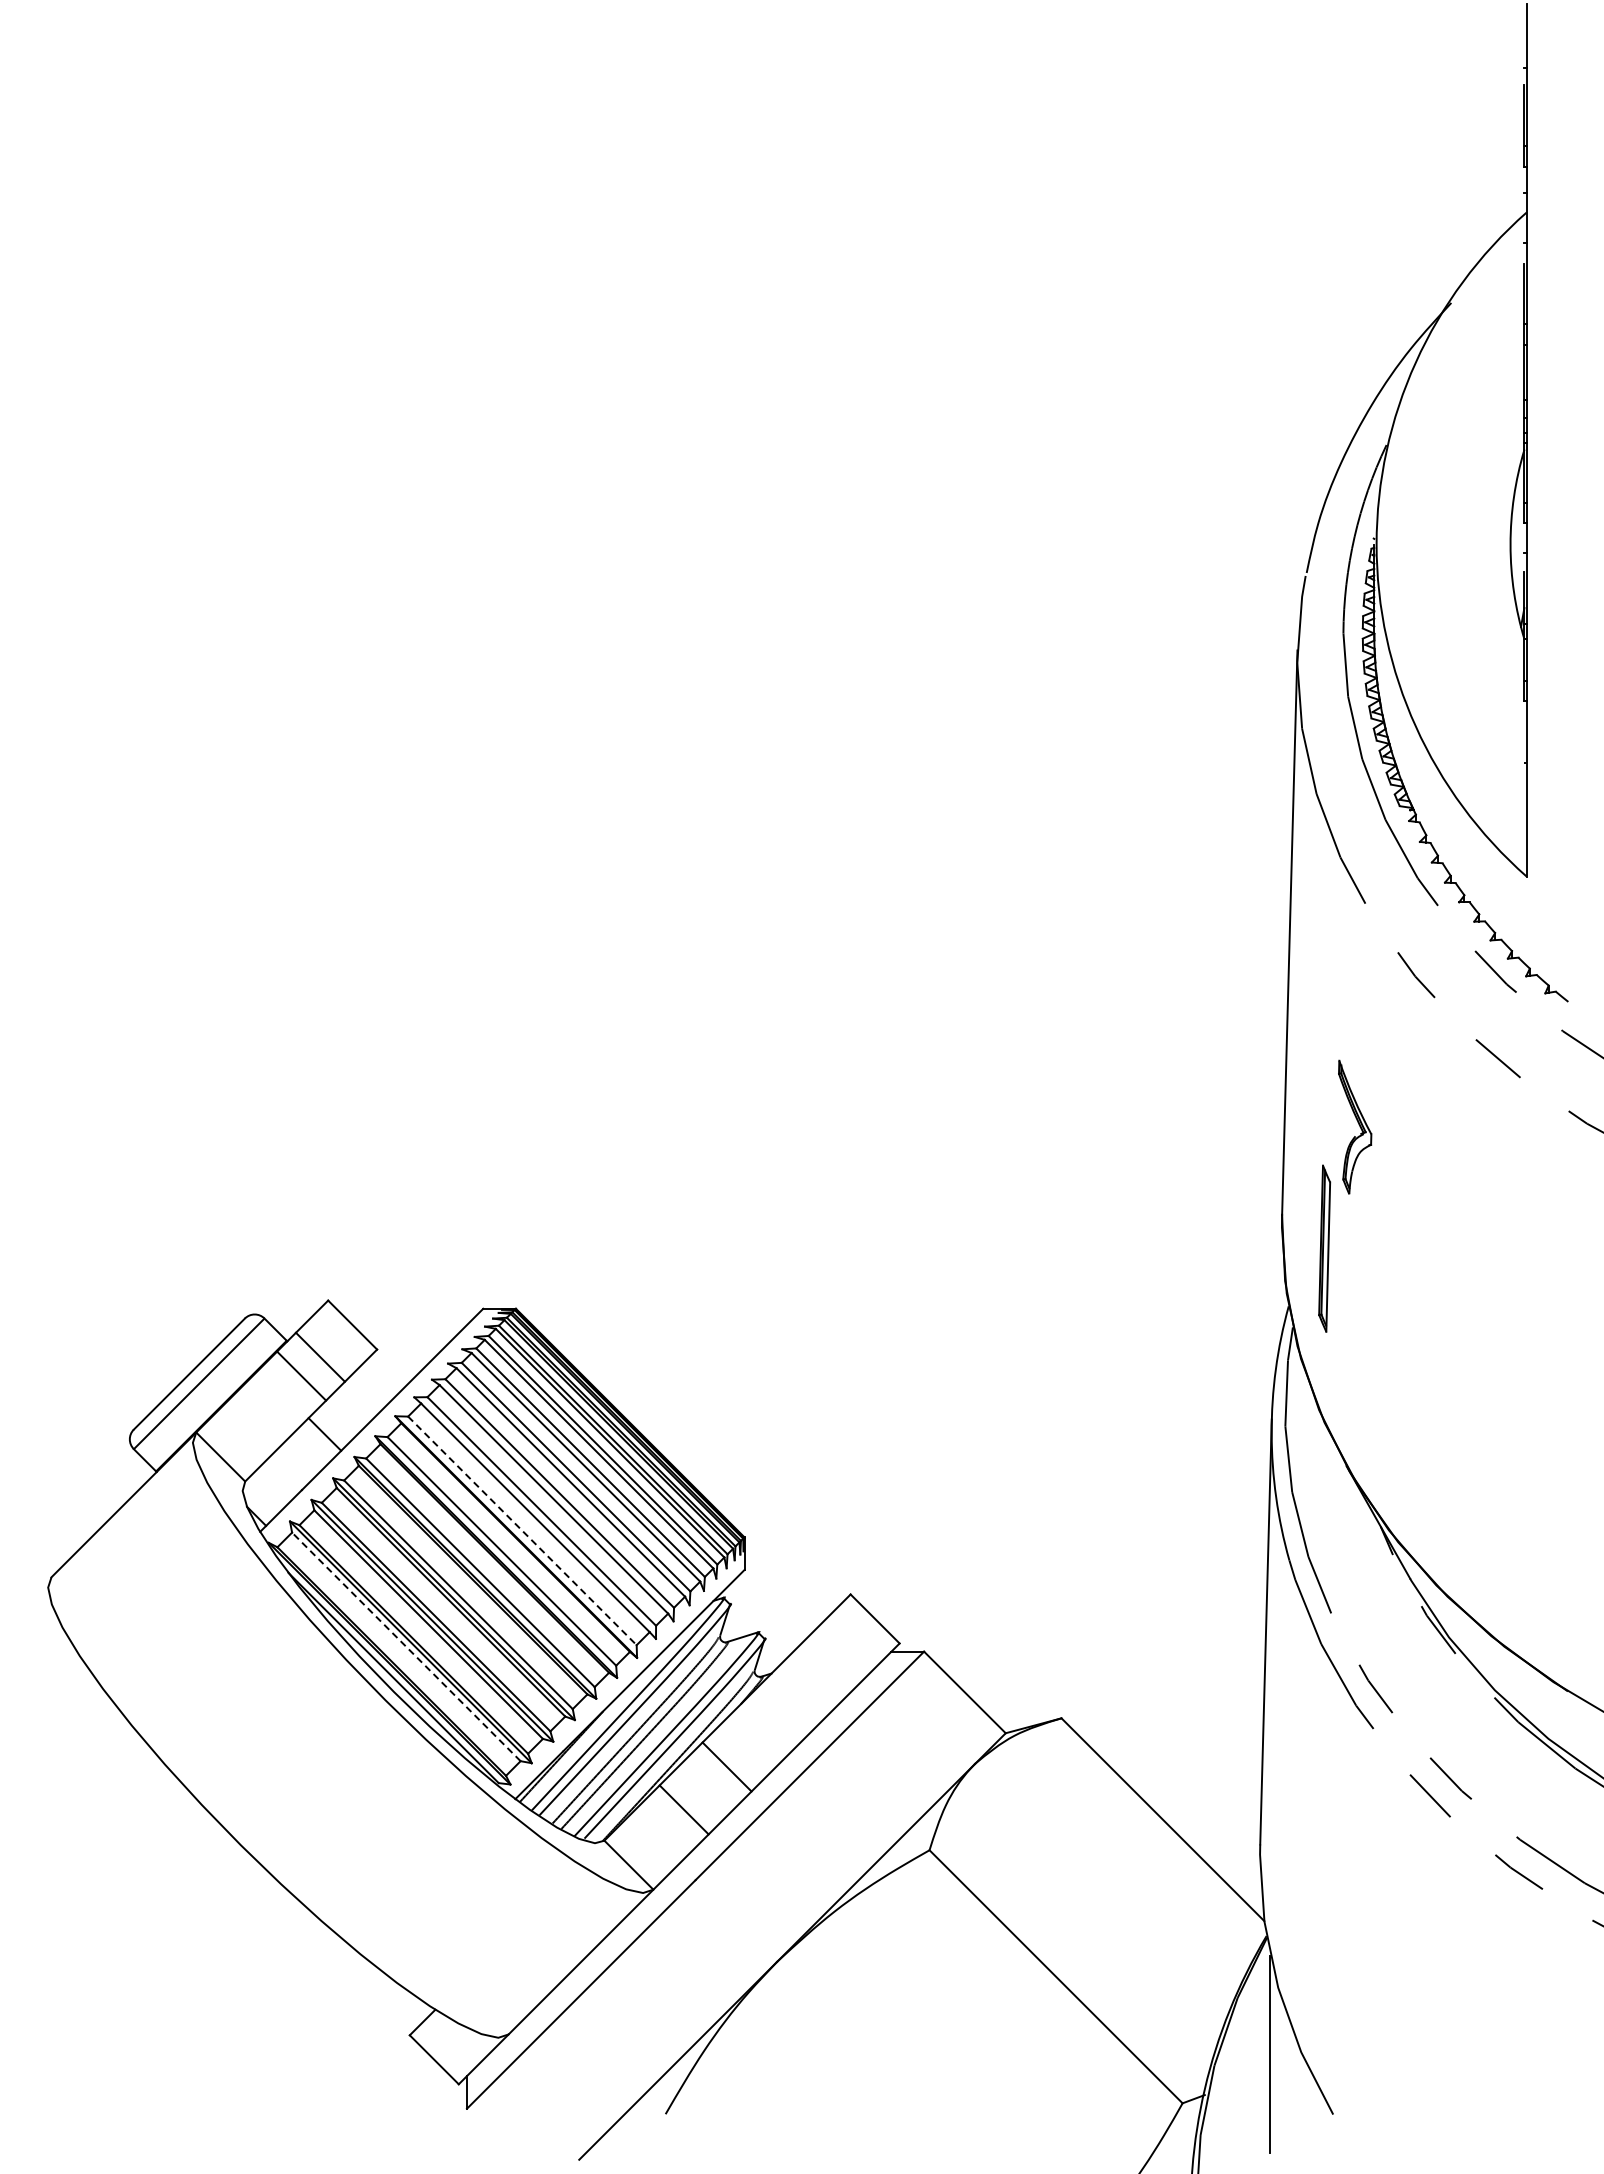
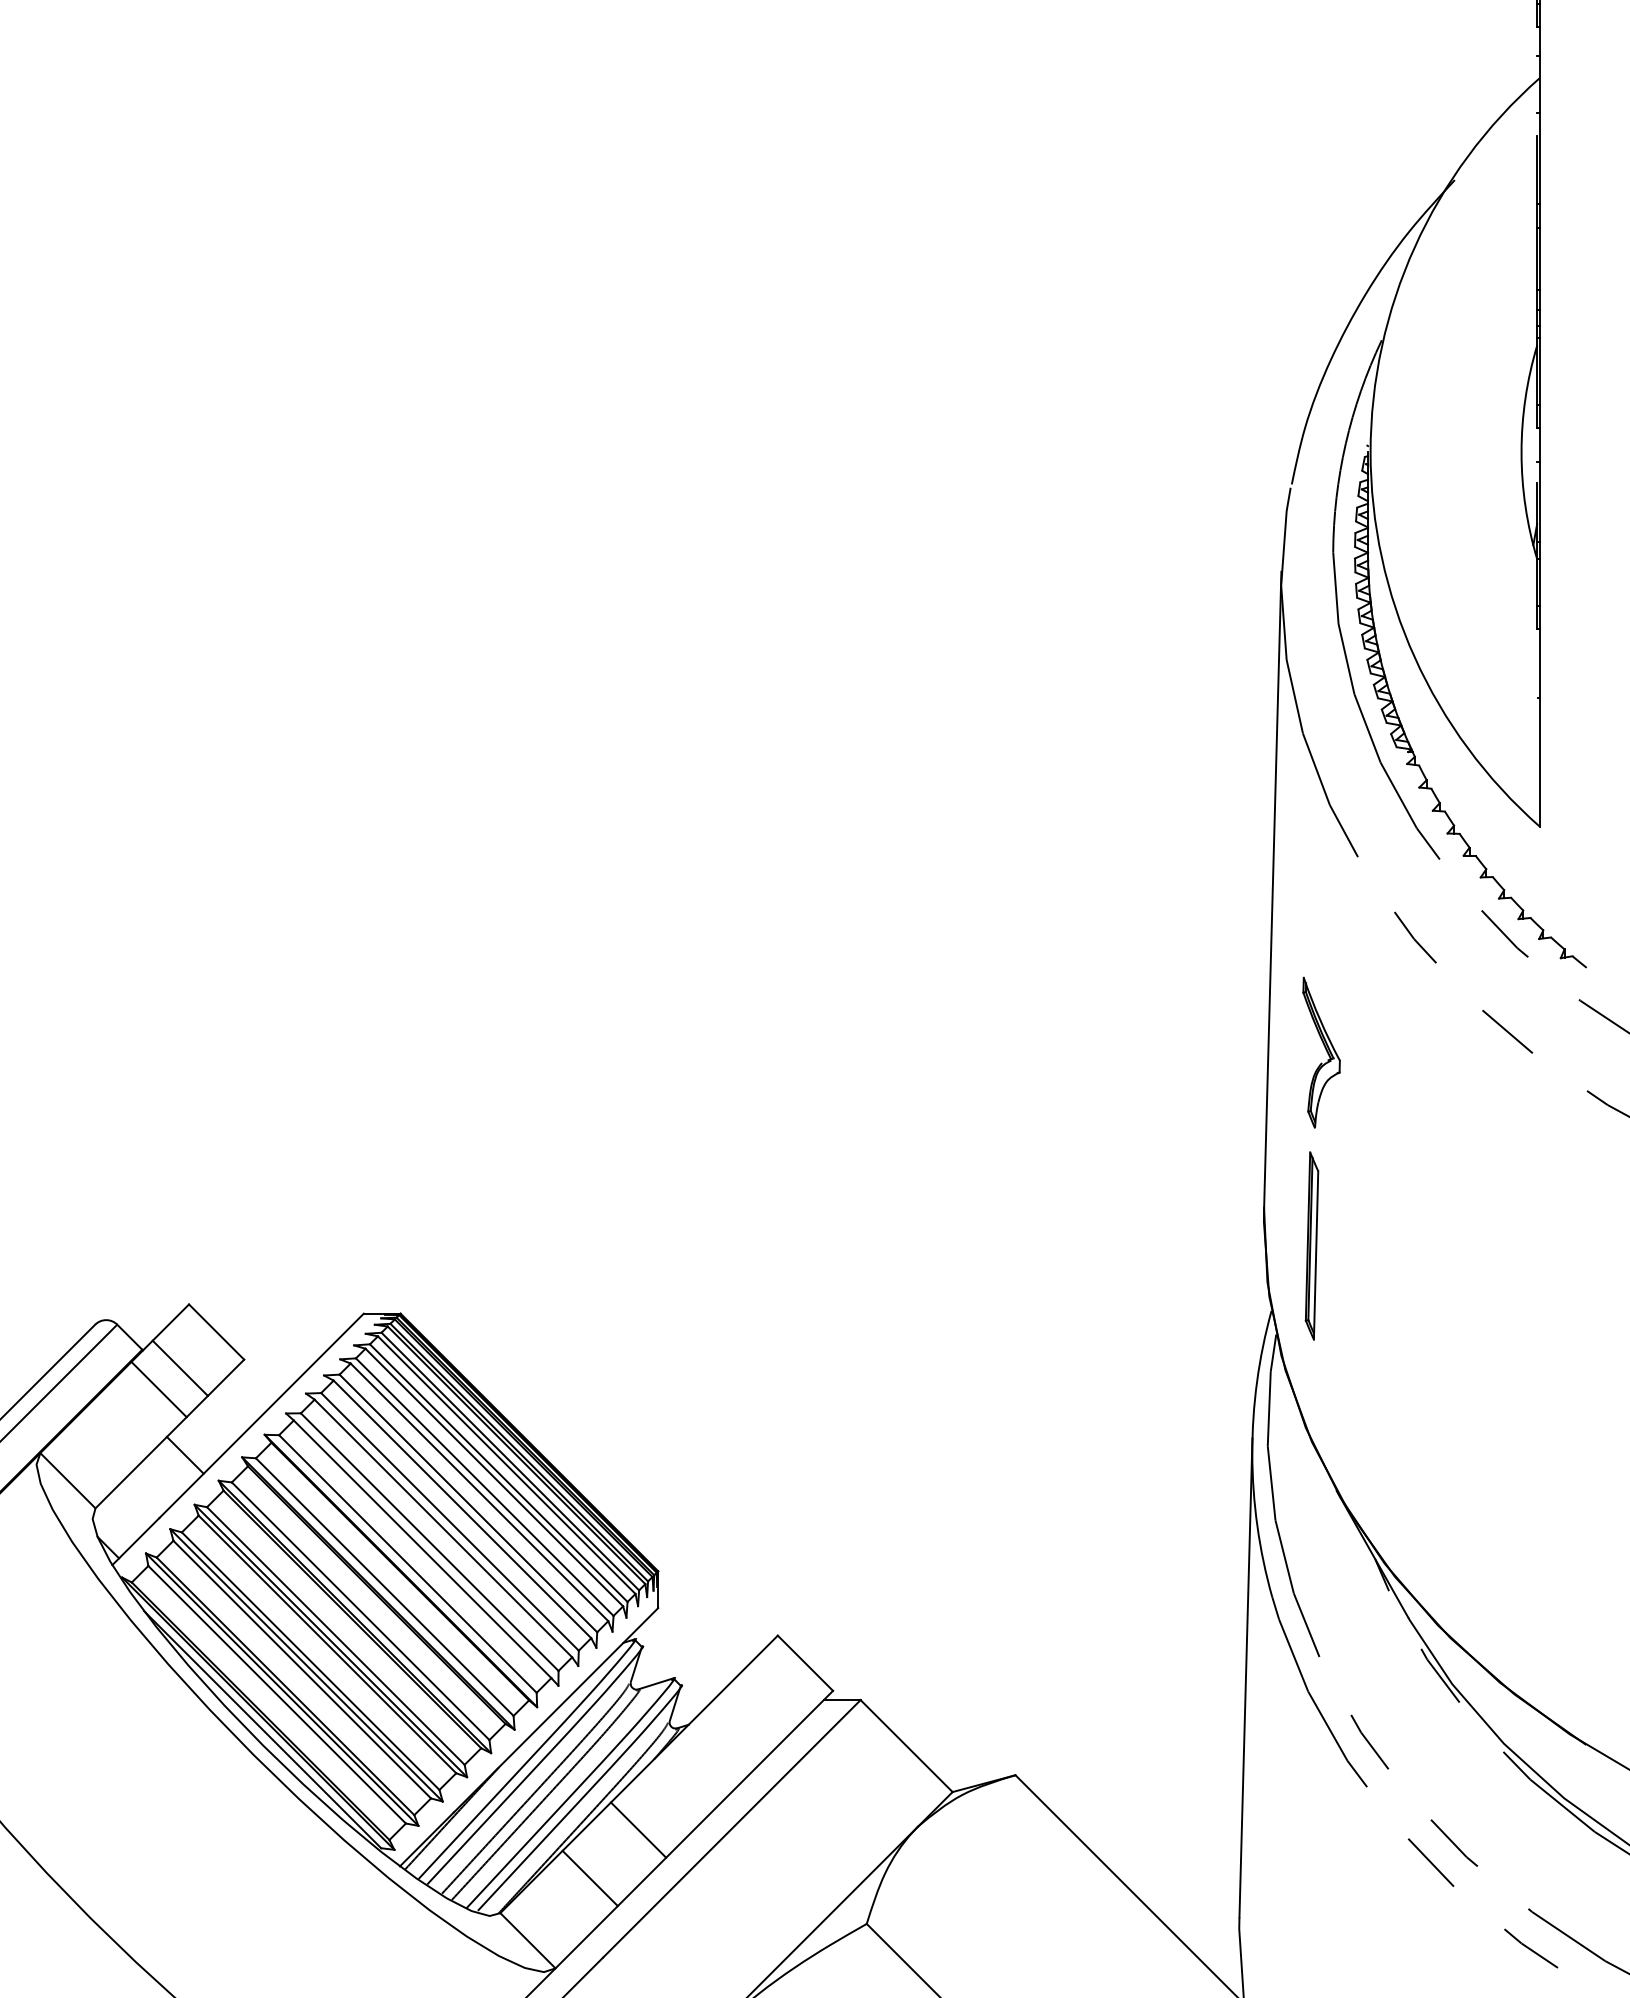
part: (1355, 1126) -> (1322, 1051), moved
line: (522, 1530) -> (408, 1563), dashed -> solid
line: (406, 1646) -> (277, 1694), dashed -> solid

